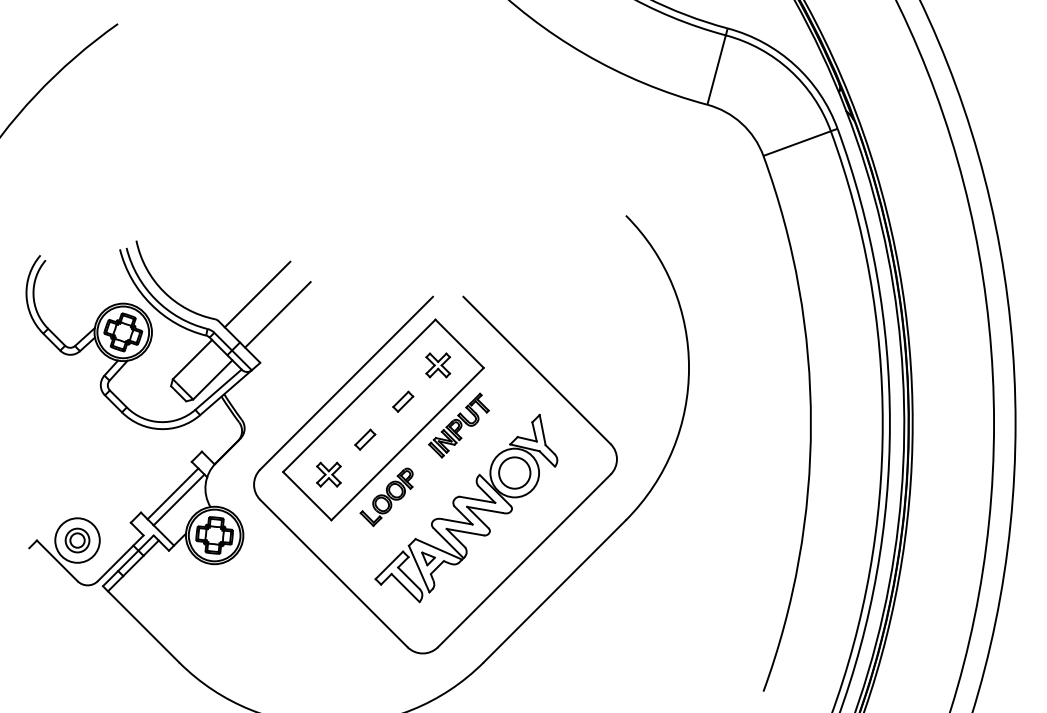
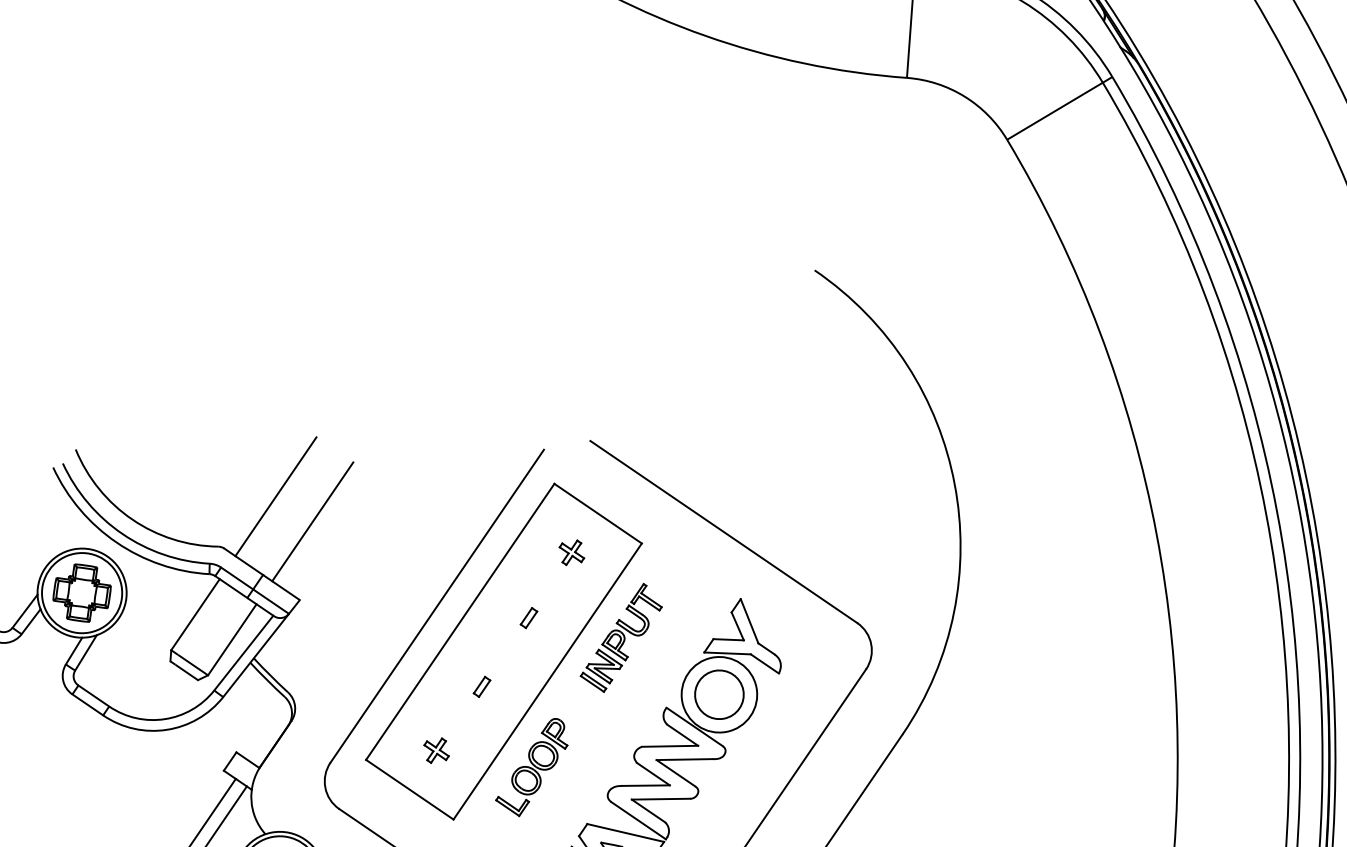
part: (438, 365) -> (572, 552), size x0.6
part: (403, 401) -> (529, 617), size x0.6
part: (365, 439) -> (482, 686), size x0.6
part: (328, 474) -> (435, 750), size x0.6

